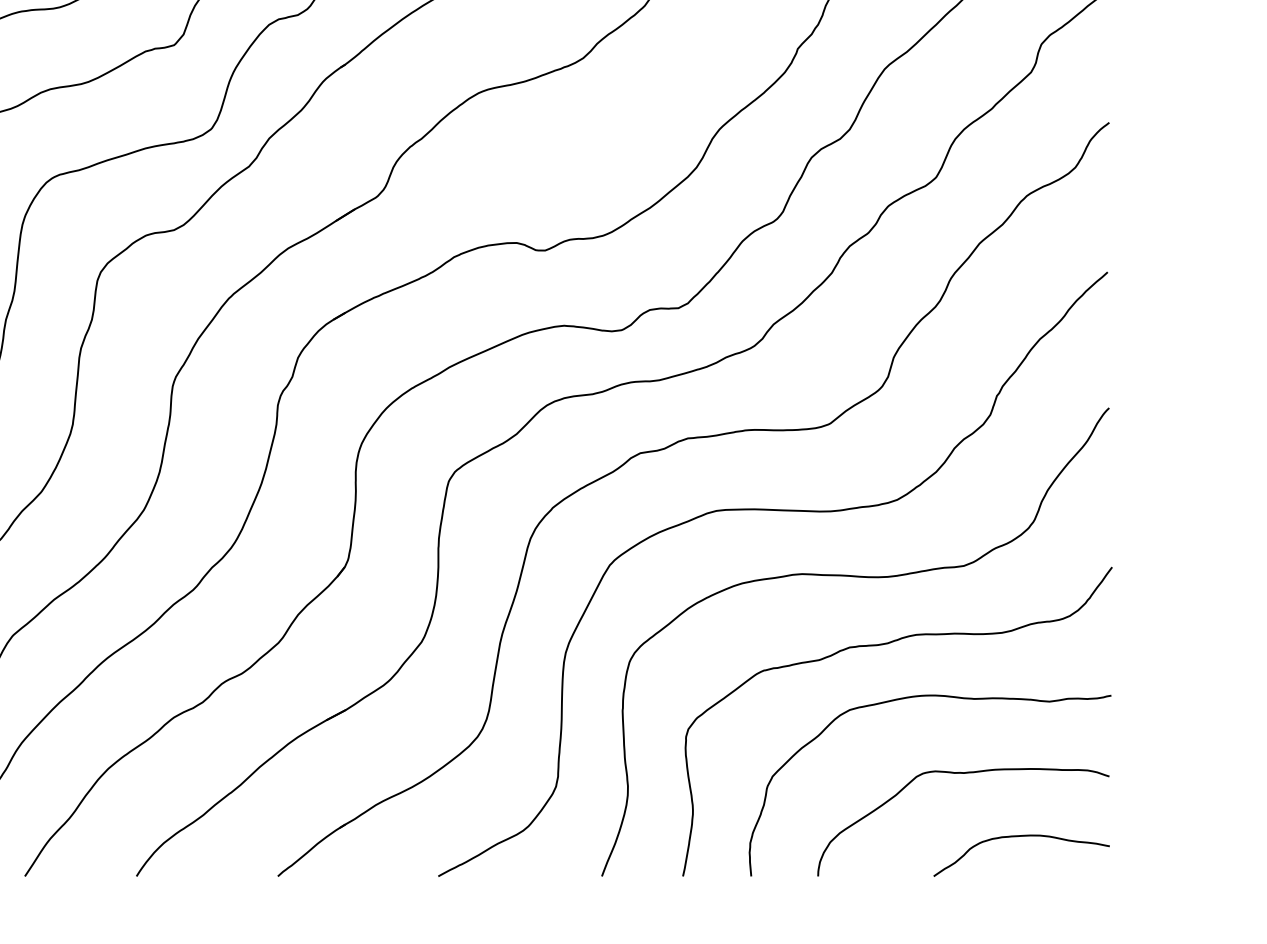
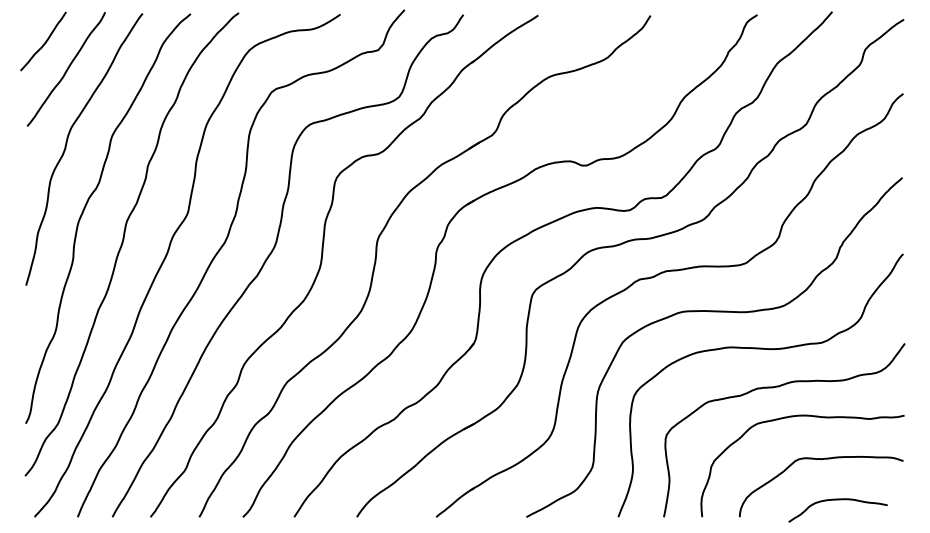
curve: (1020, 837) -> (837, 500), moved

